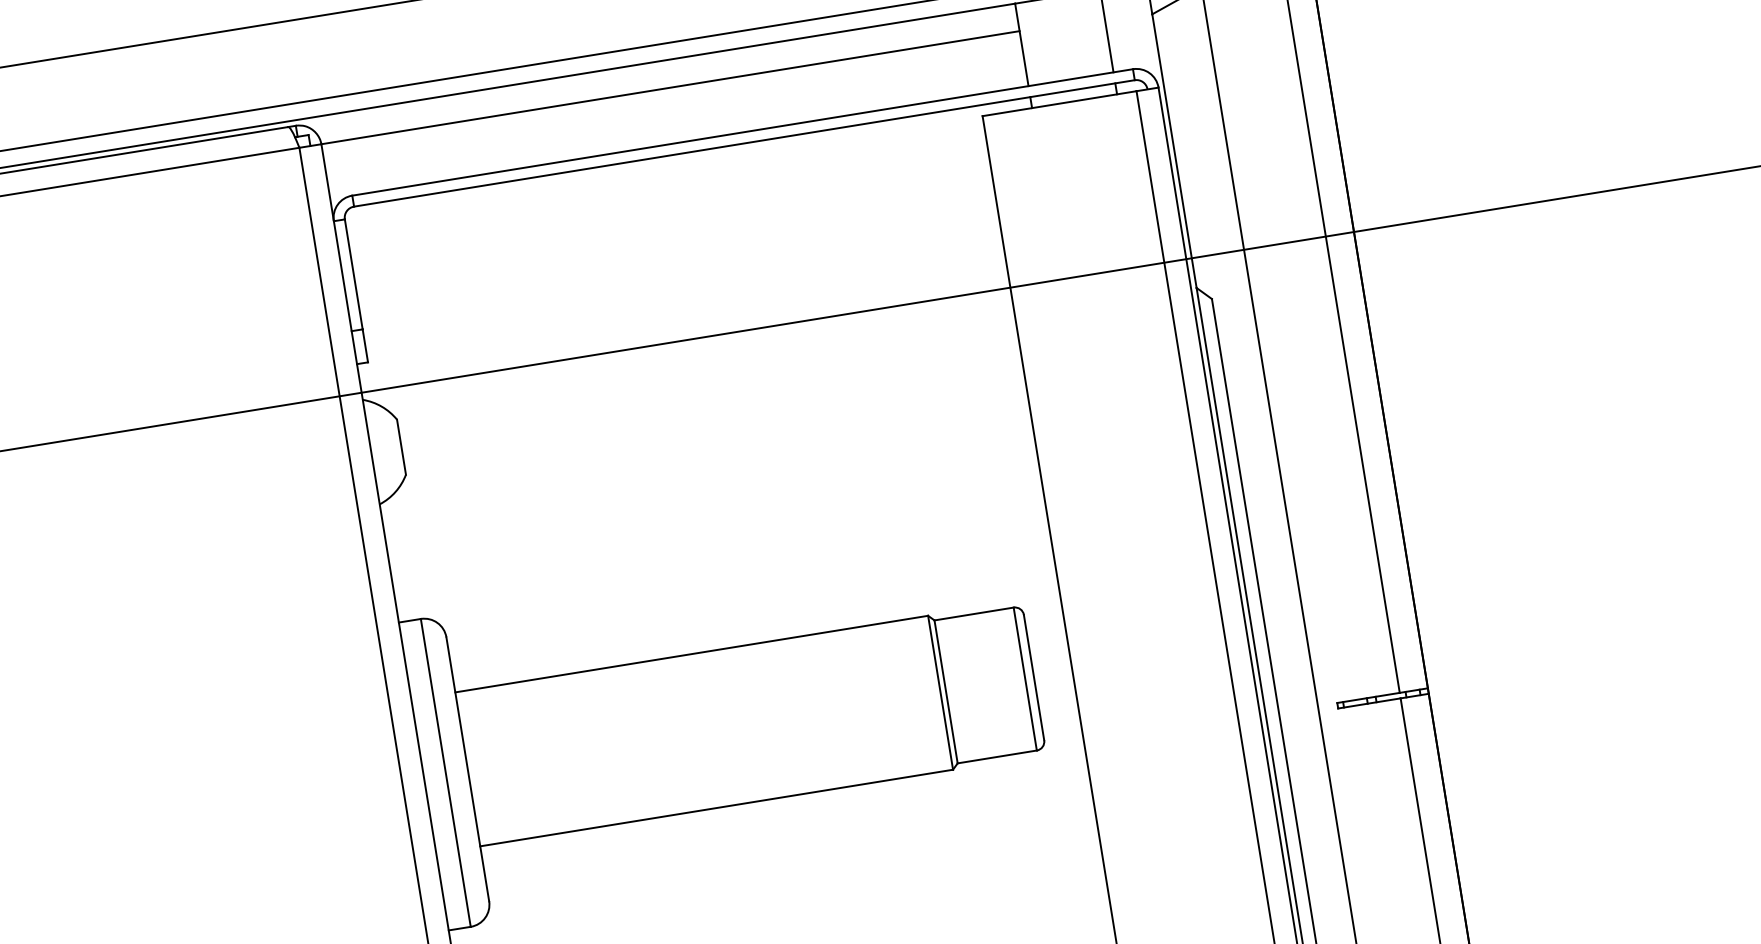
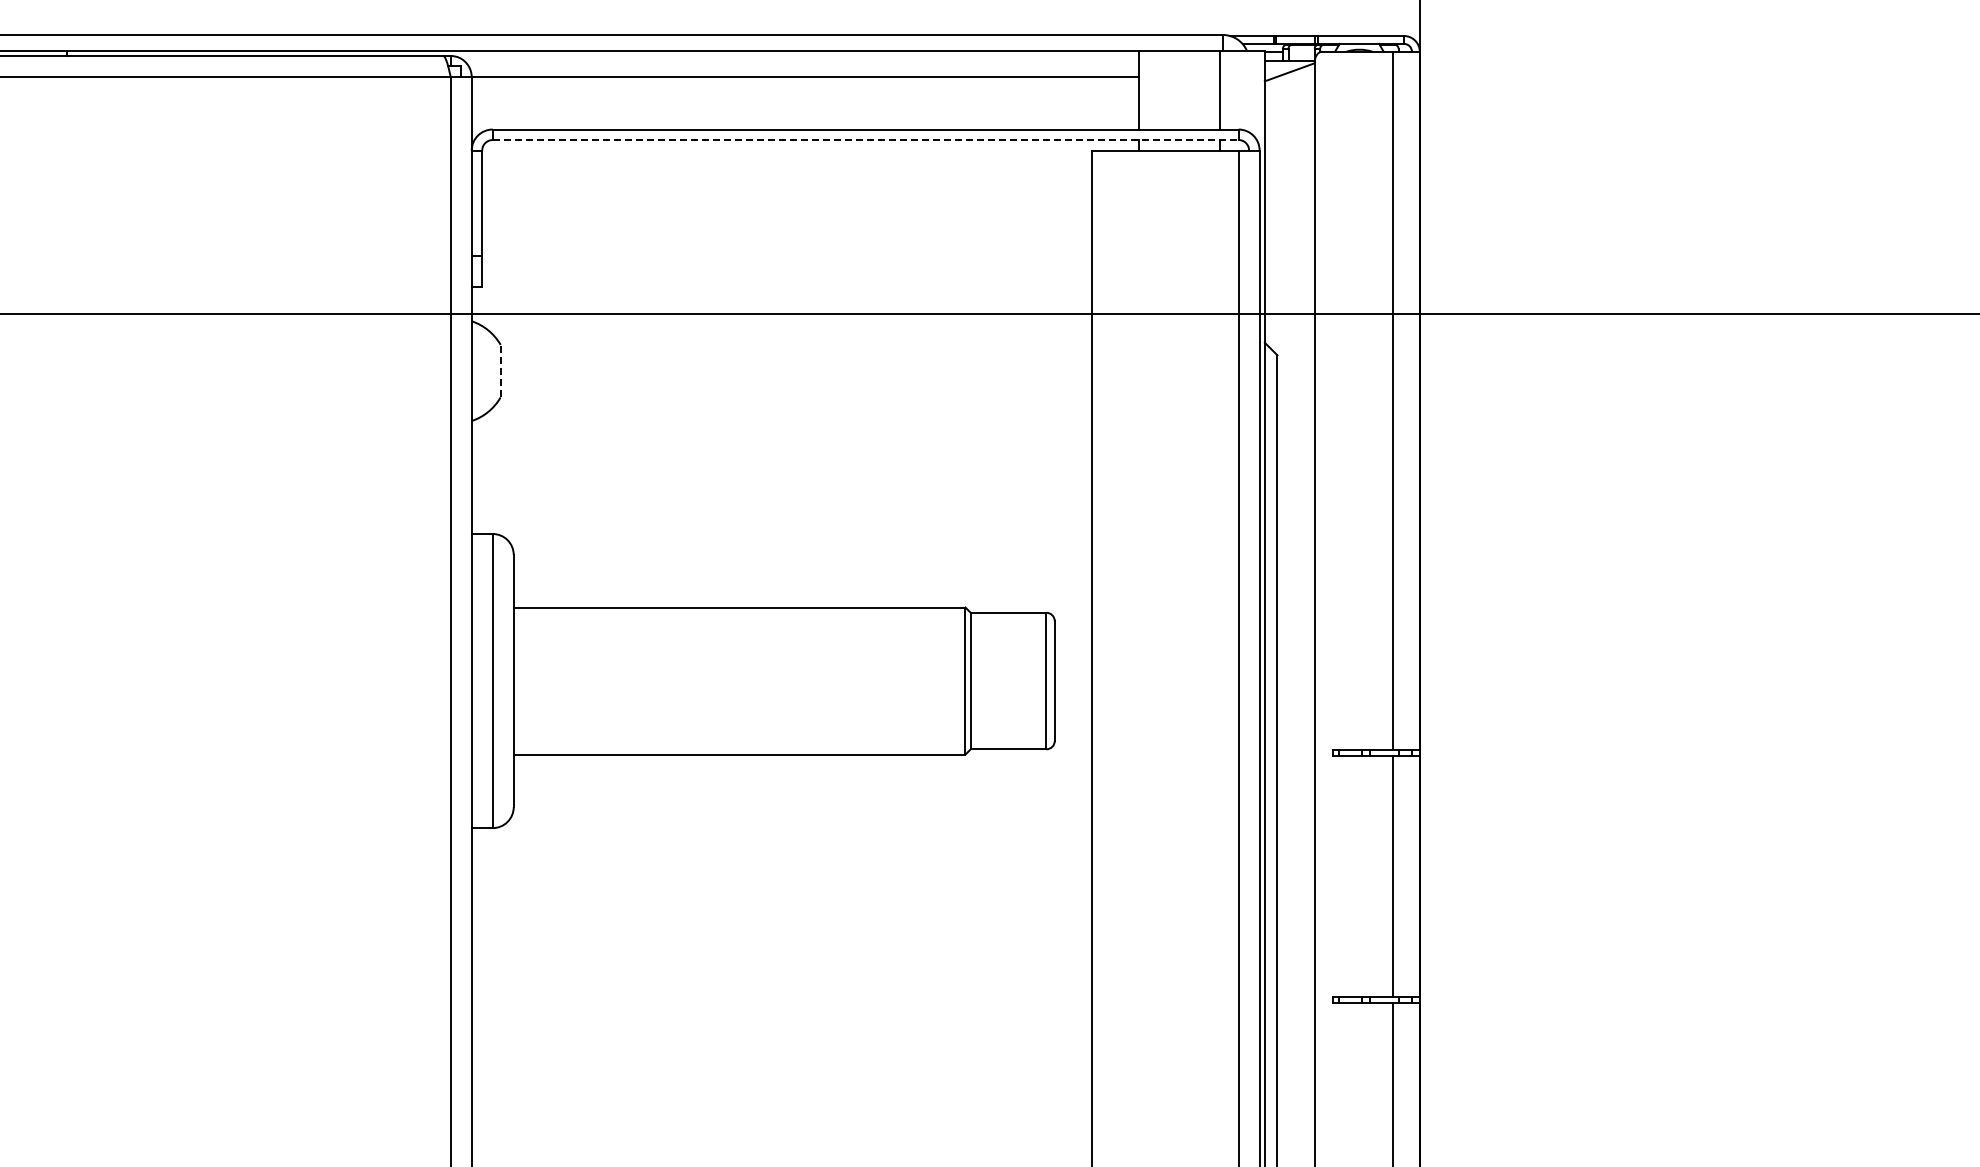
line: (744, 143) -> (865, 140), solid -> dashed
line: (401, 446) -> (500, 370), solid -> dashed

